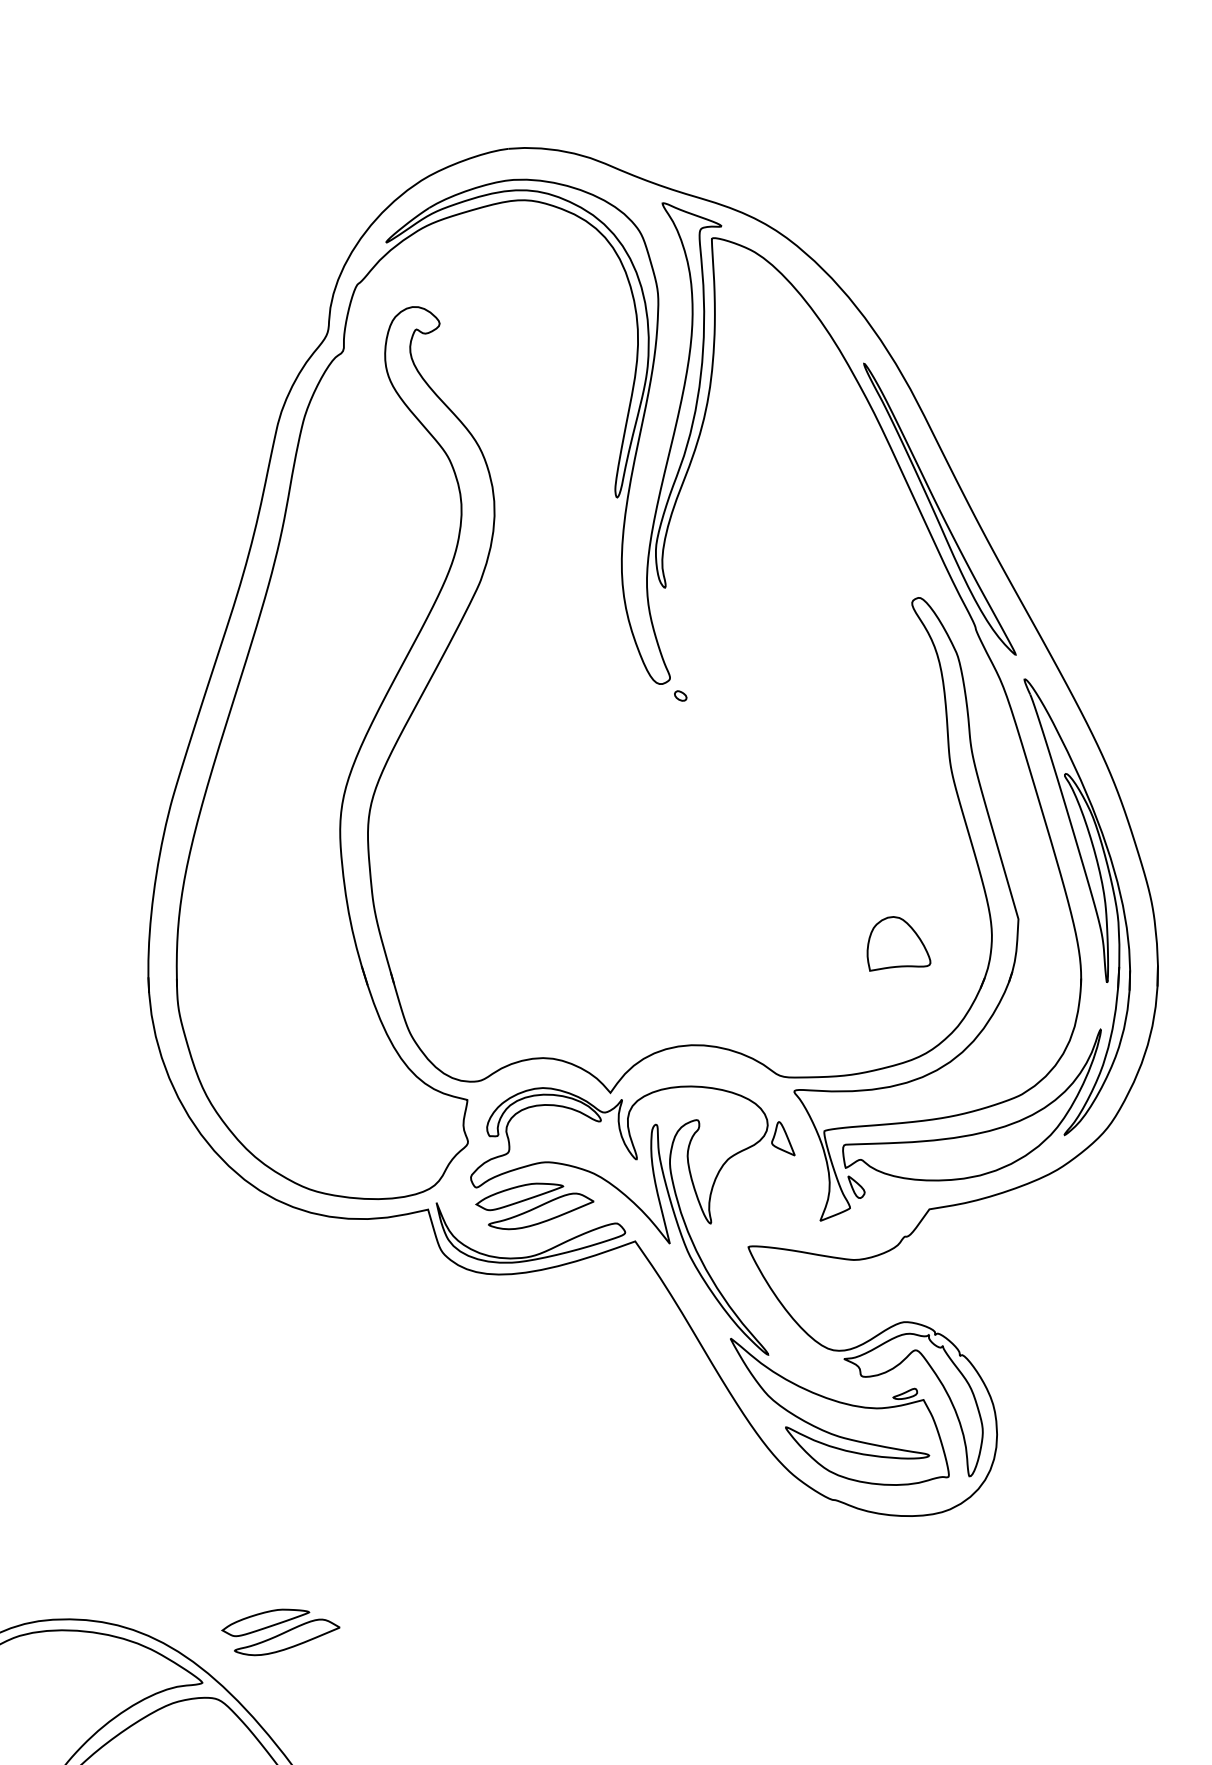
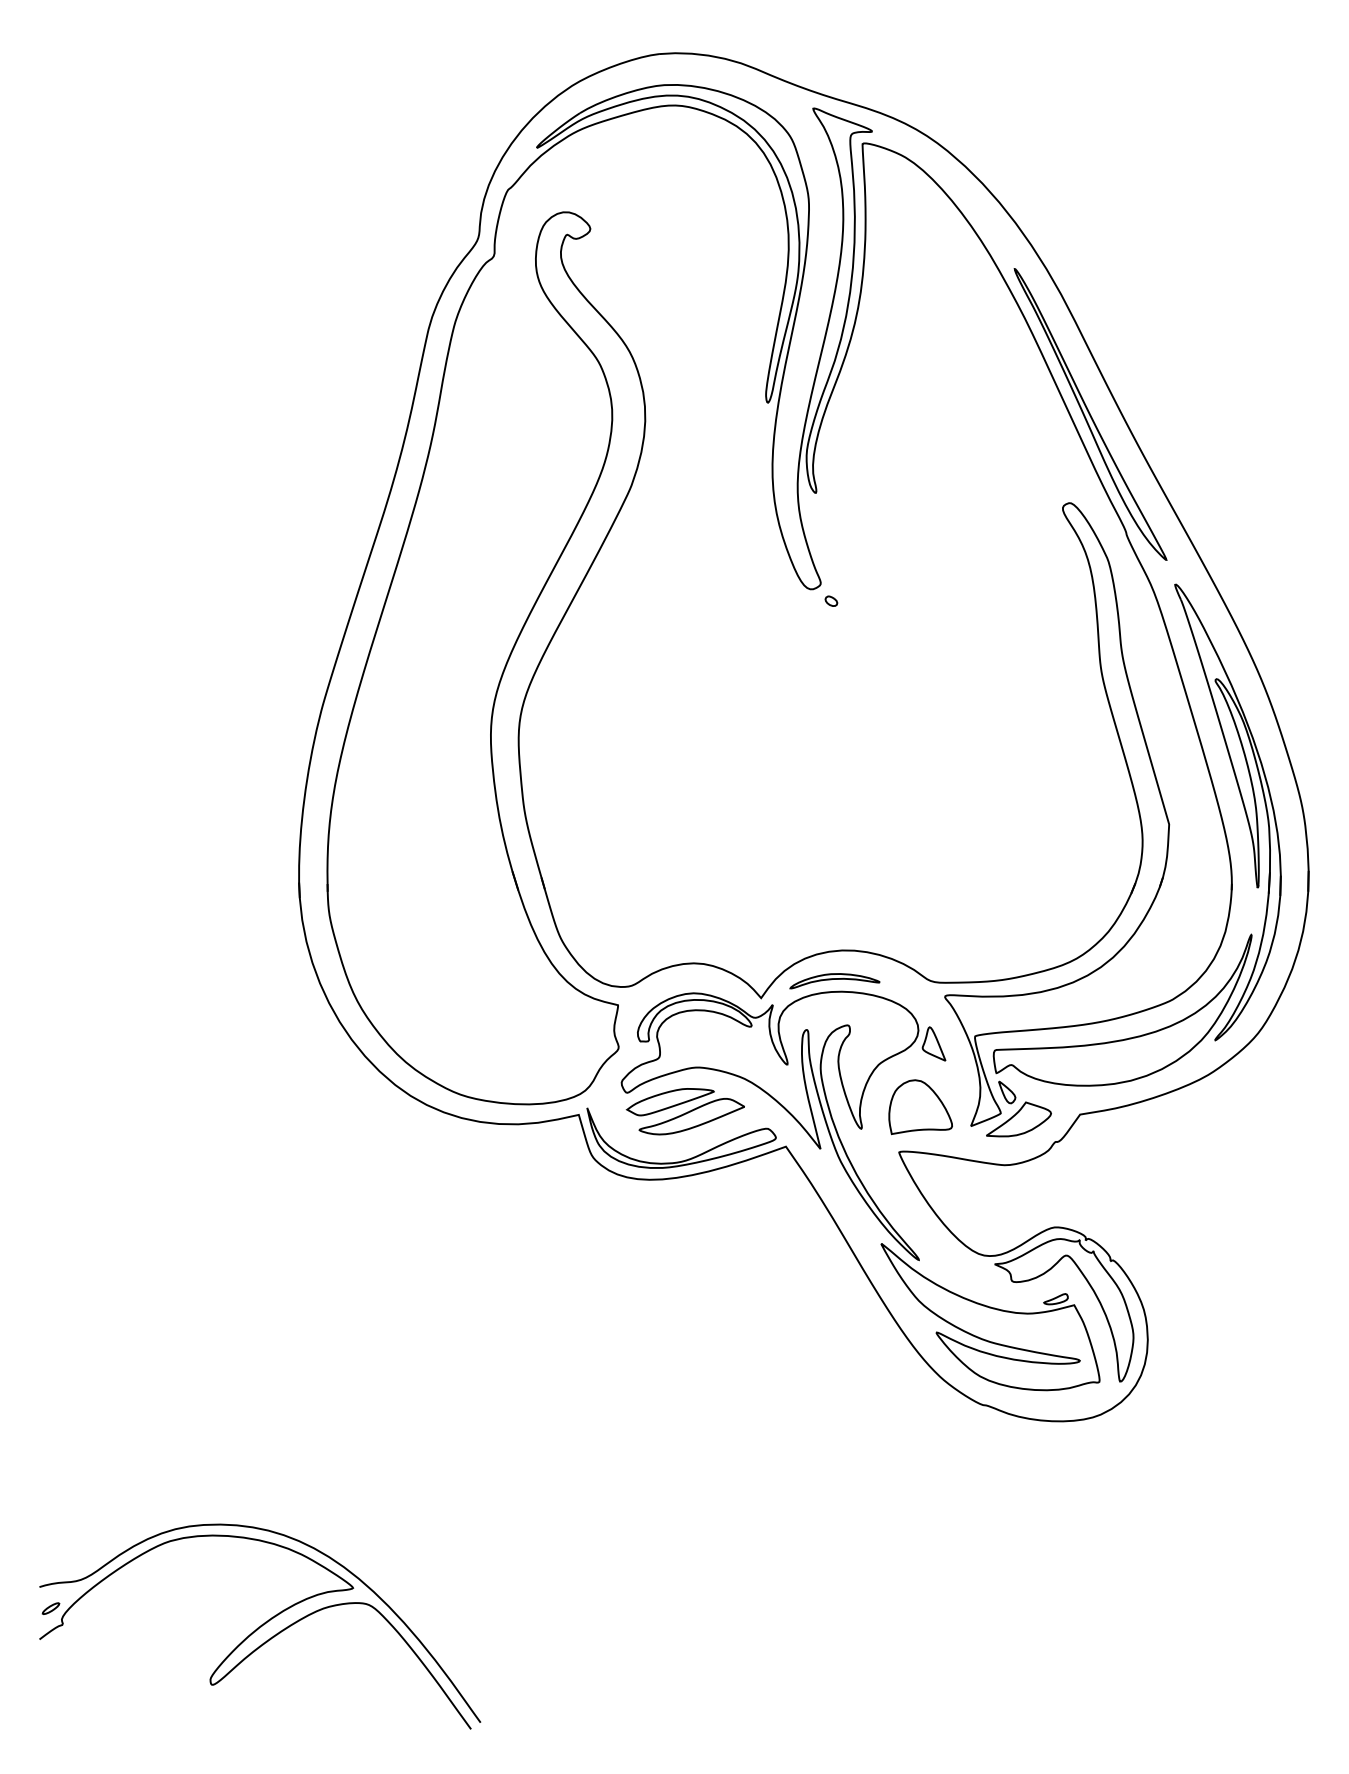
part: (898, 944) -> (920, 1107), moved
part: (683, 1076) -> (834, 981), added
part: (867, 1214) -> (1018, 1119), added
part: (279, 1632) -> (430, 1537), removed

